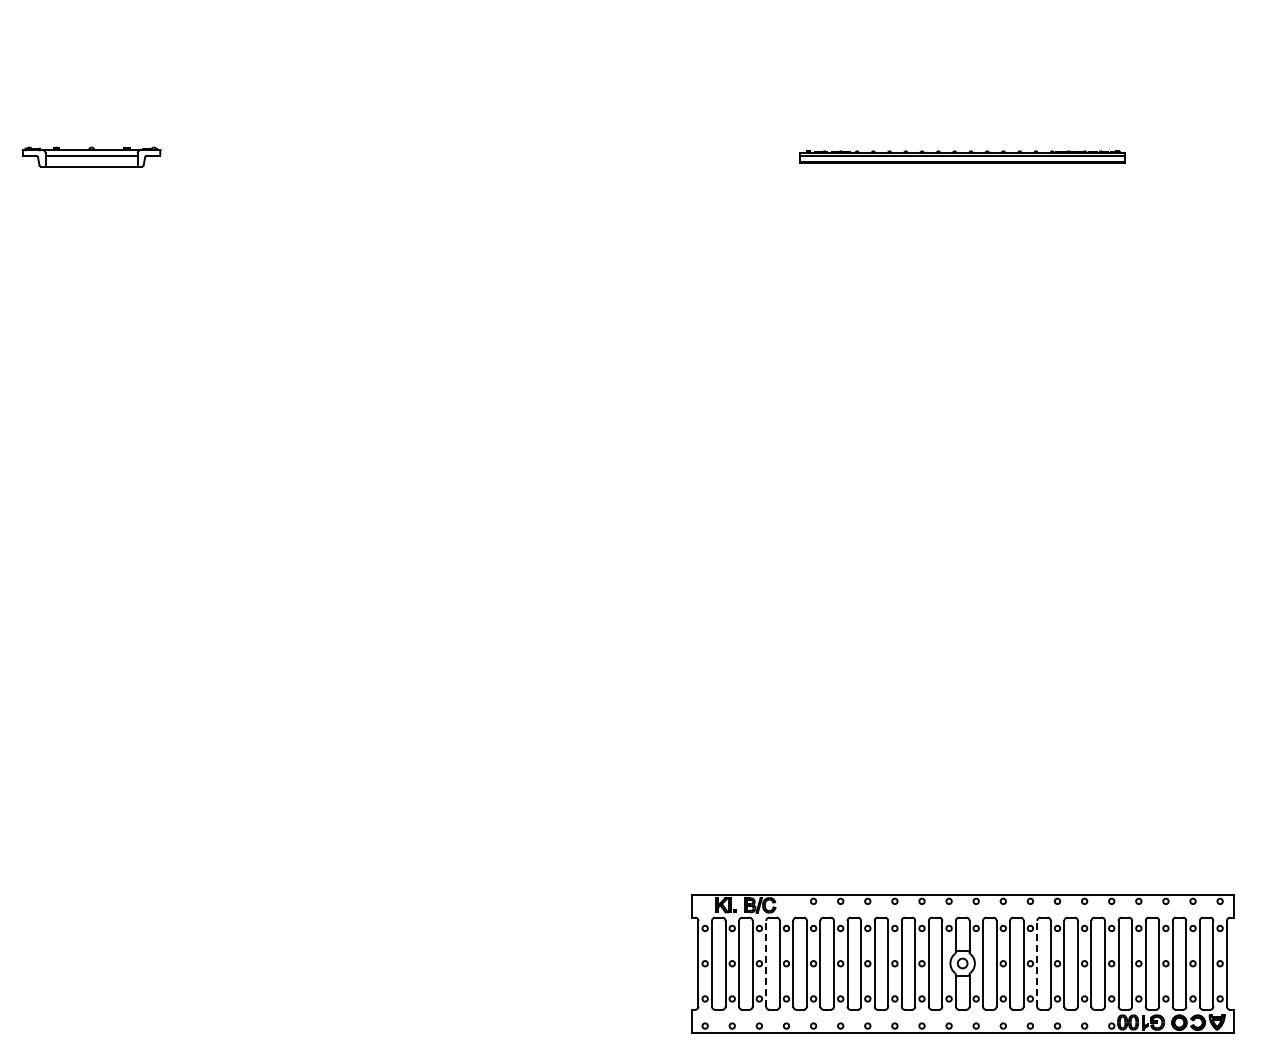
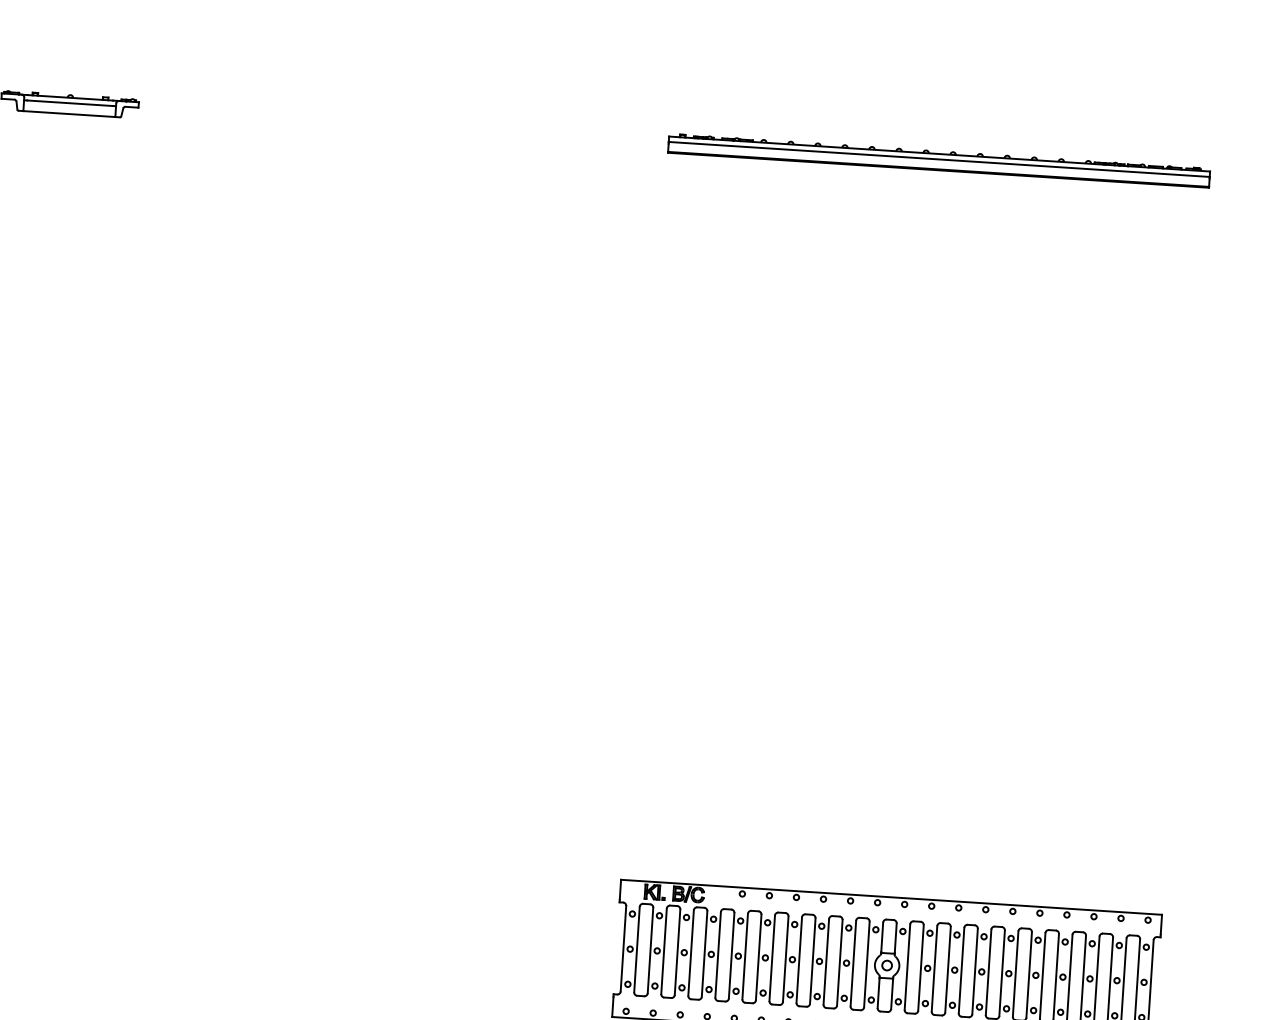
part: (962, 156) -> (939, 160), size x1.67
line: (766, 963) -> (691, 952), dashed -> solid
line: (1037, 963) -> (961, 970), dashed -> solid

